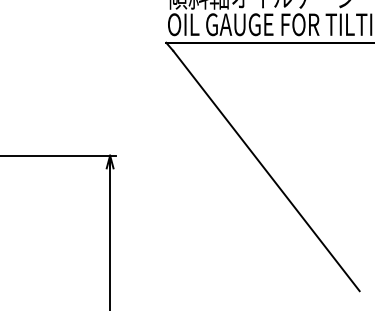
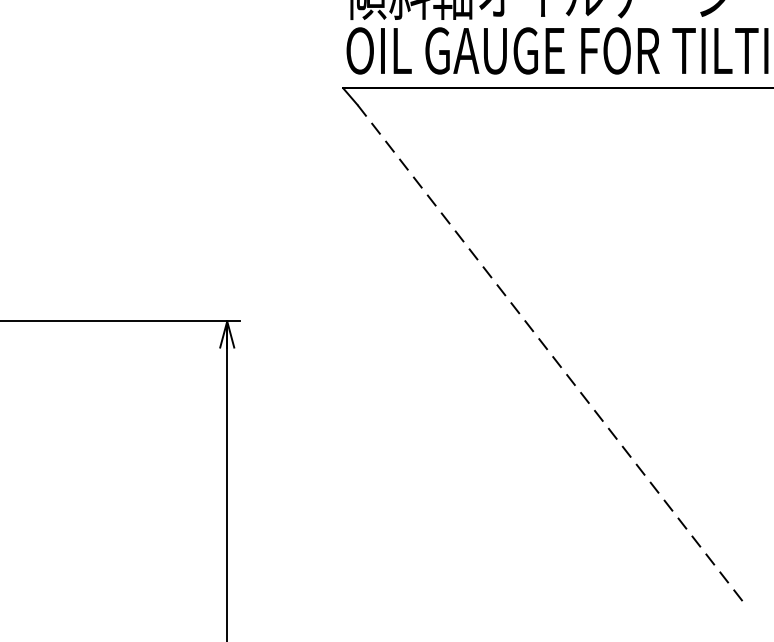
line: (266, 170) -> (550, 351), solid -> dashed

